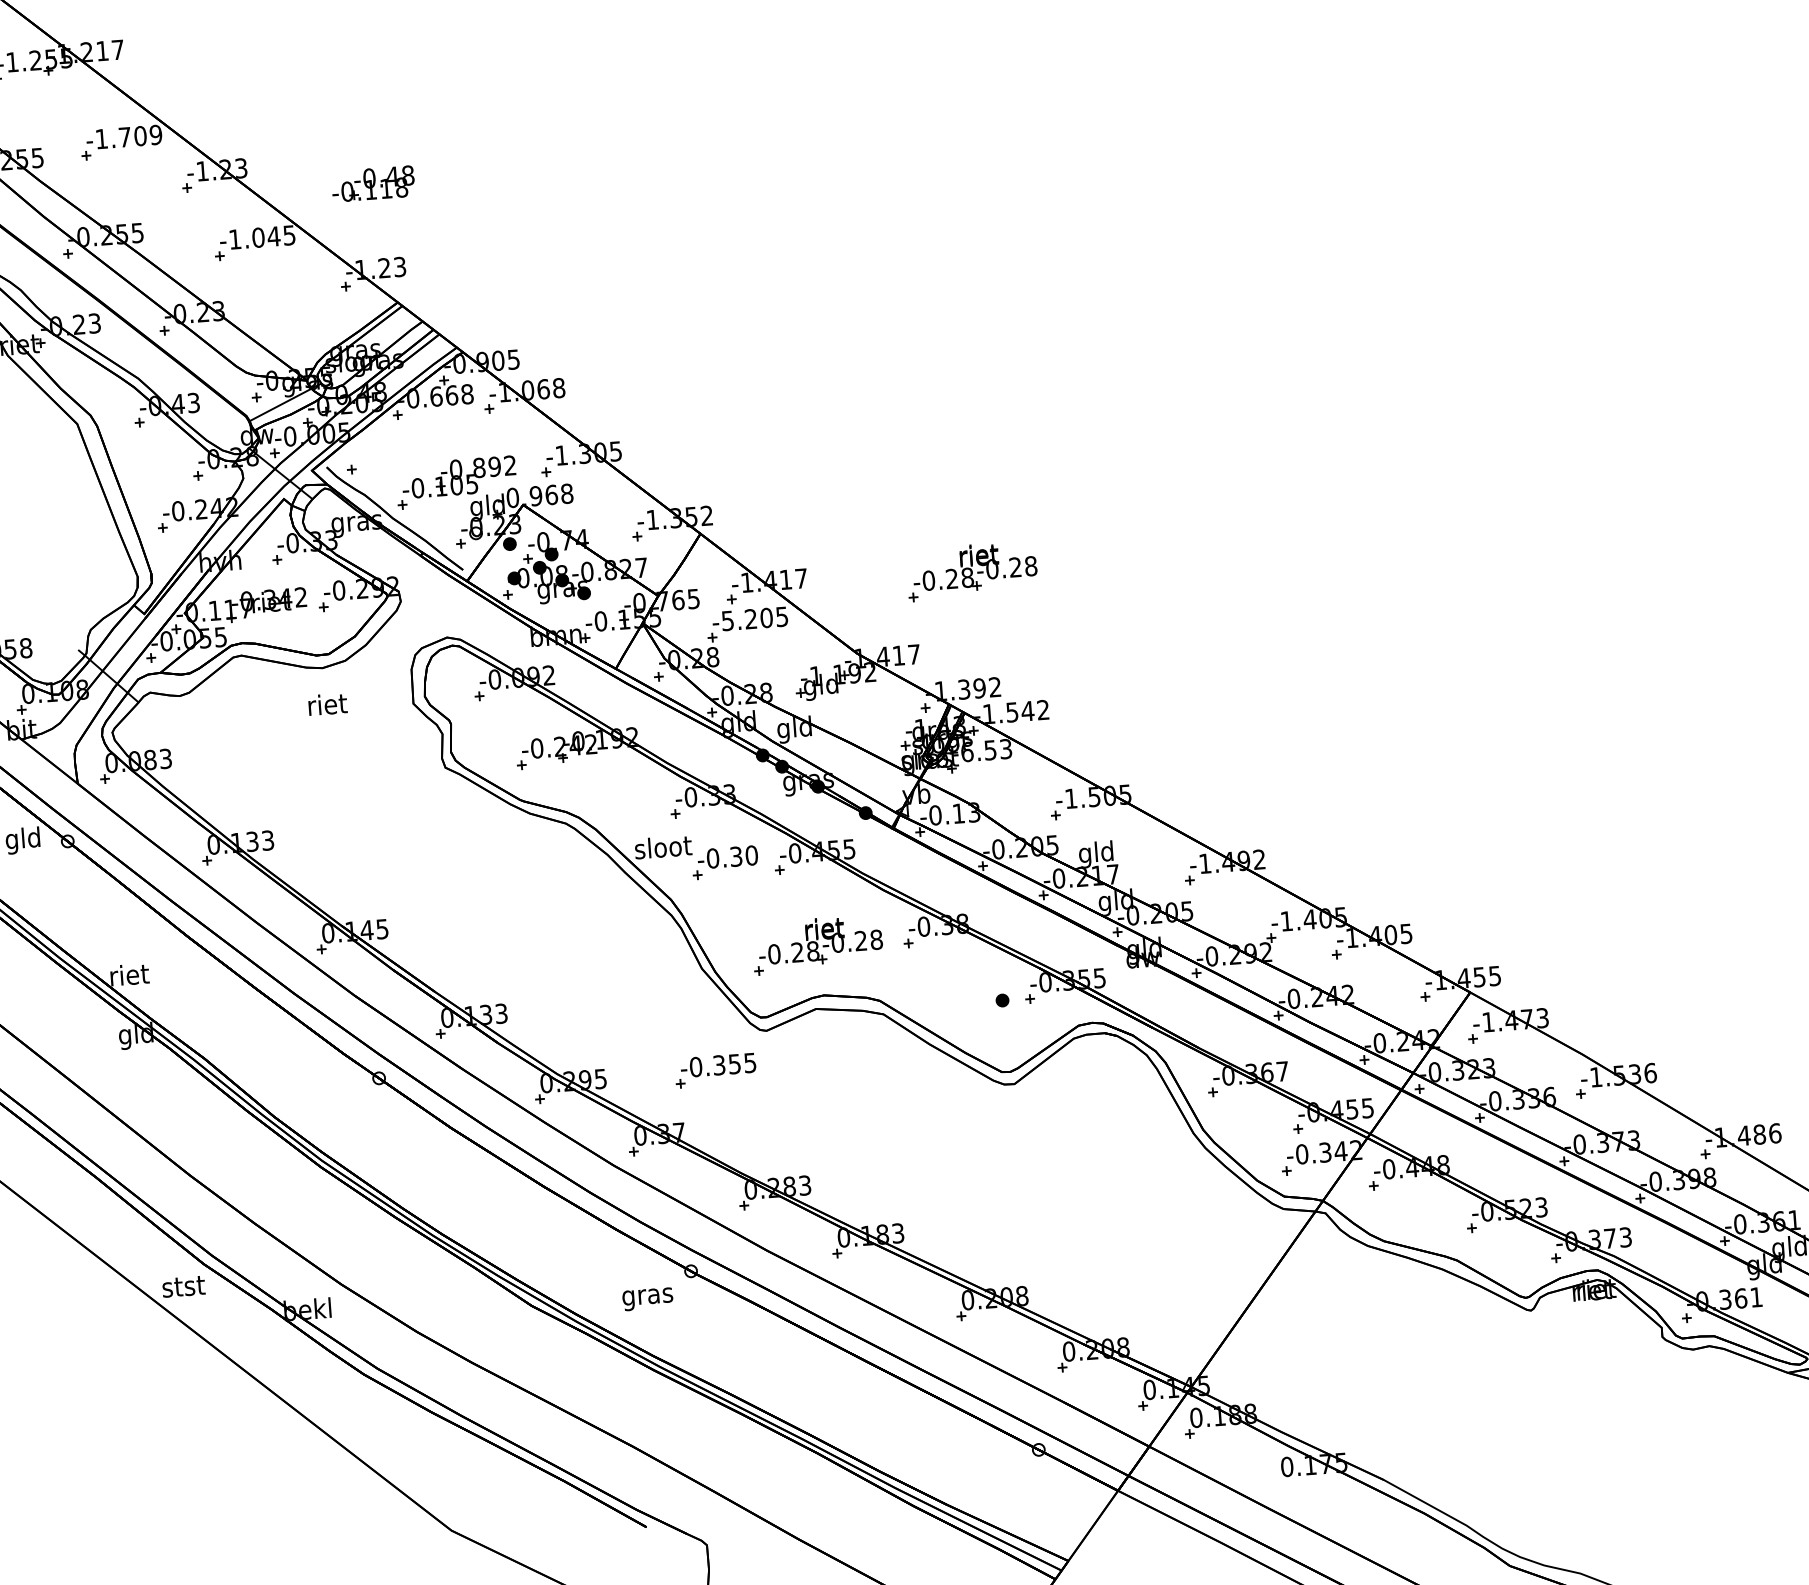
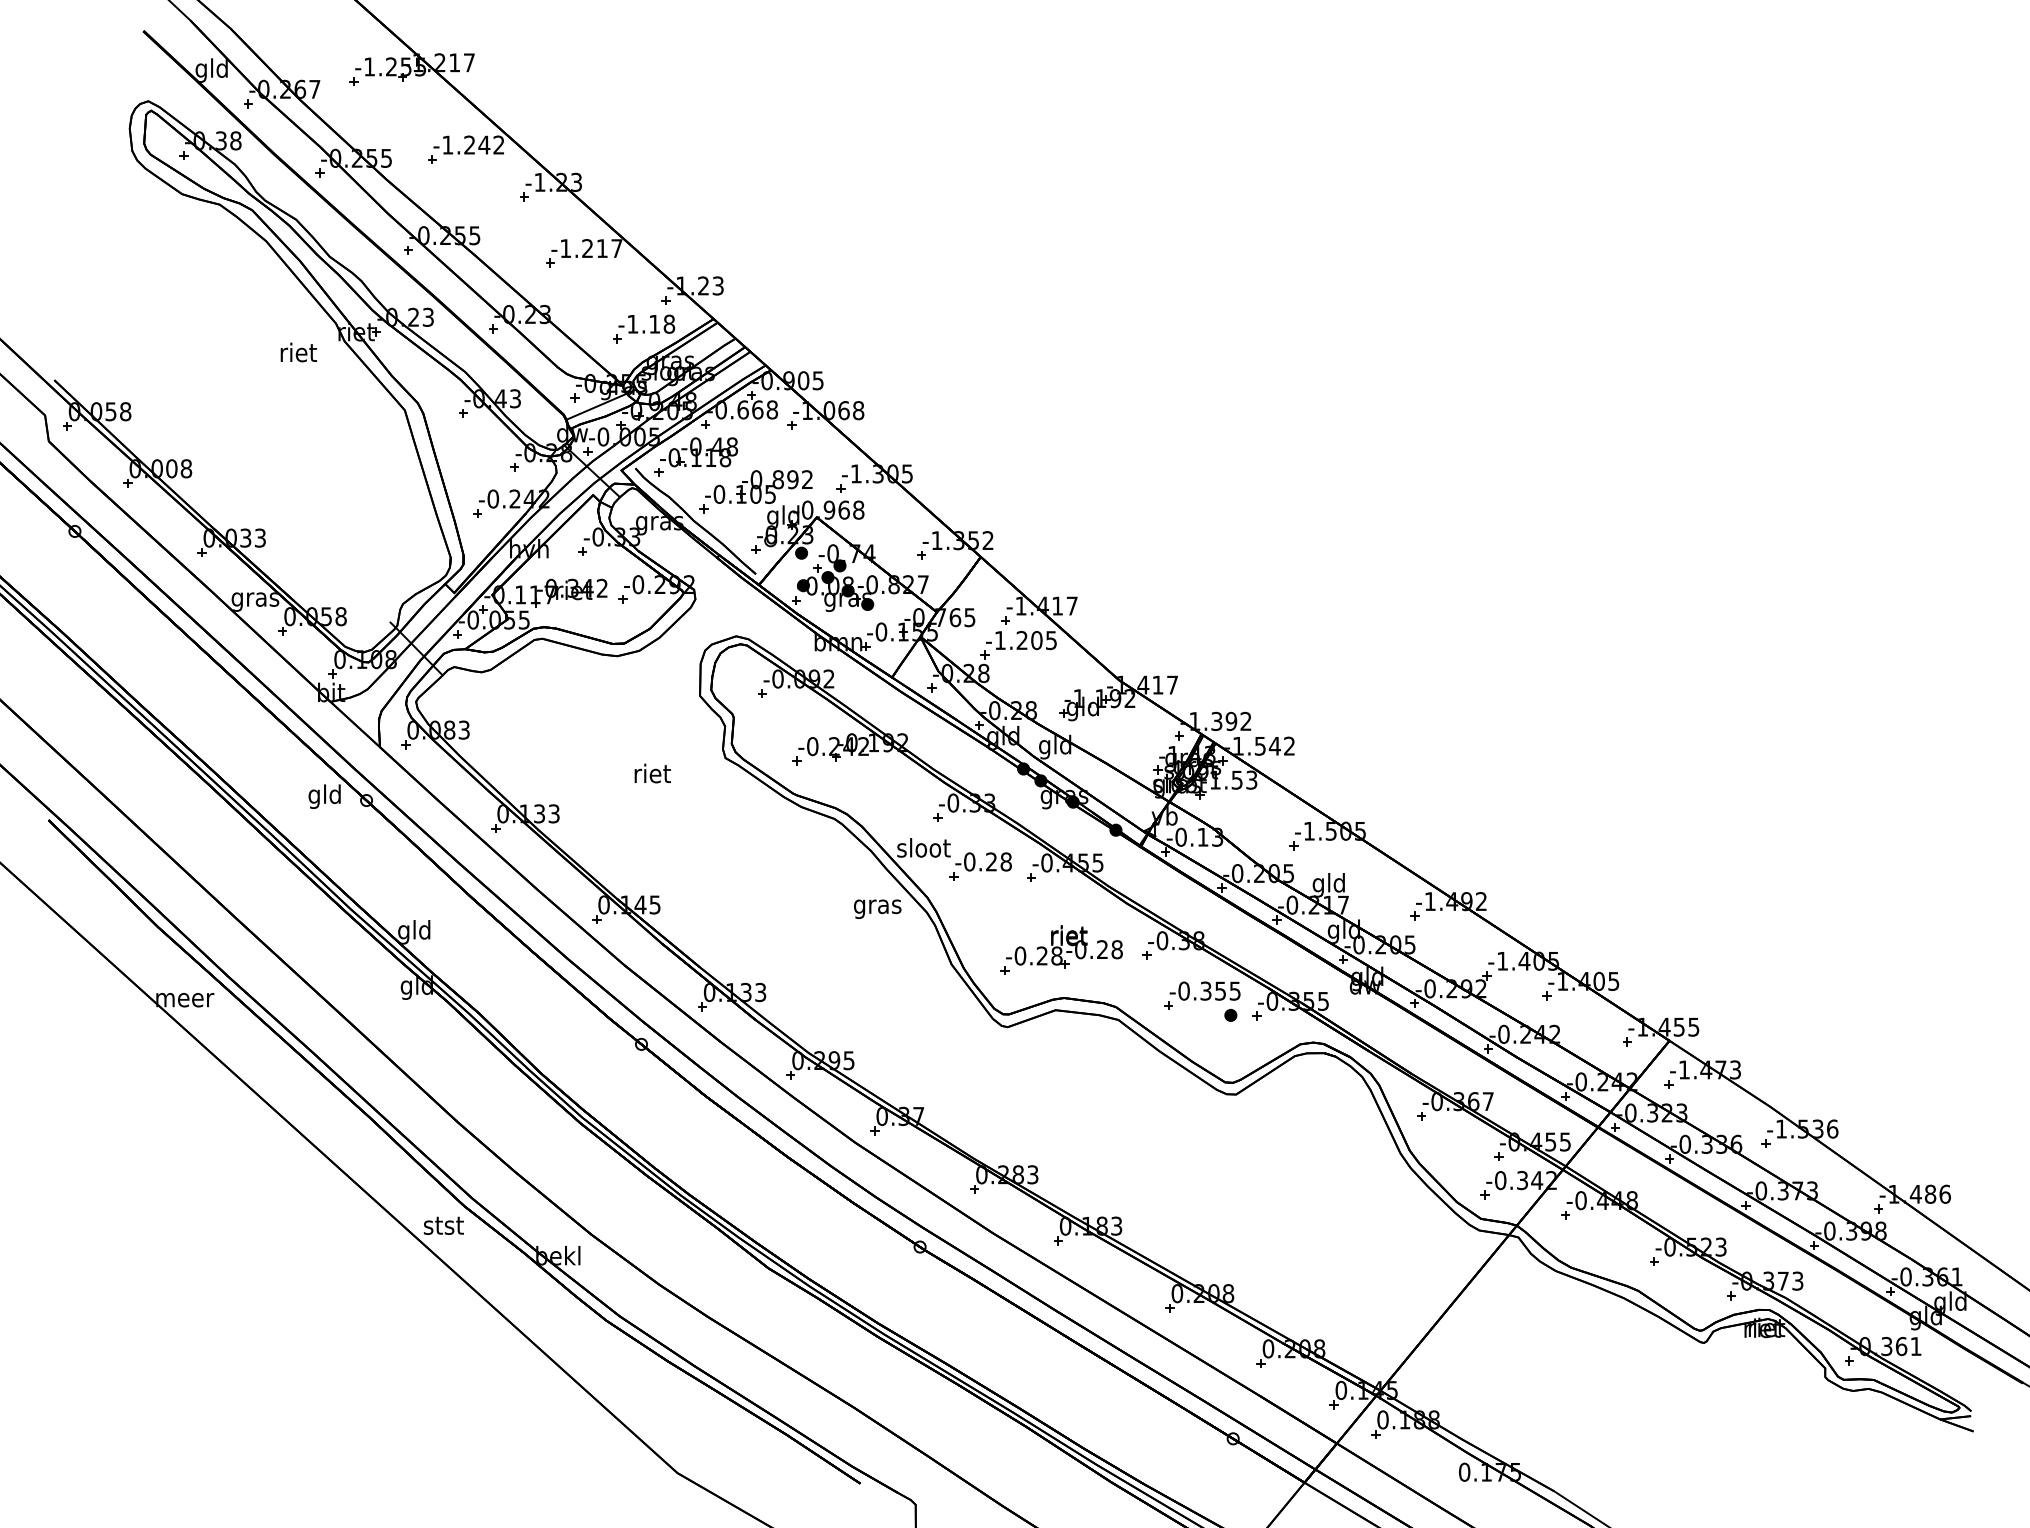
text: (140, 135) -> (484, 144), -1.709 -> -1.242
part: (372, 184) -> (698, 452), moved
text: (274, 236) -> (602, 248), -1.045 -> -1.217
part: (325, 318) -> (644, 328), added
part: (971, 570) -> (1232, 610), removed
text: (726, 620) -> (999, 640), -5.205 -> -1.205
text: (327, 704) -> (652, 773), moved
text: (967, 751) -> (1215, 779), -6.53 -> -1.53
text: (743, 855) -> (998, 861), -0.30 -> -0.28
text: (130, 977) -> (415, 932), riet -> gld
part: (715, 1070) -> (1202, 995), moved
text: (647, 1298) -> (877, 908), moved

